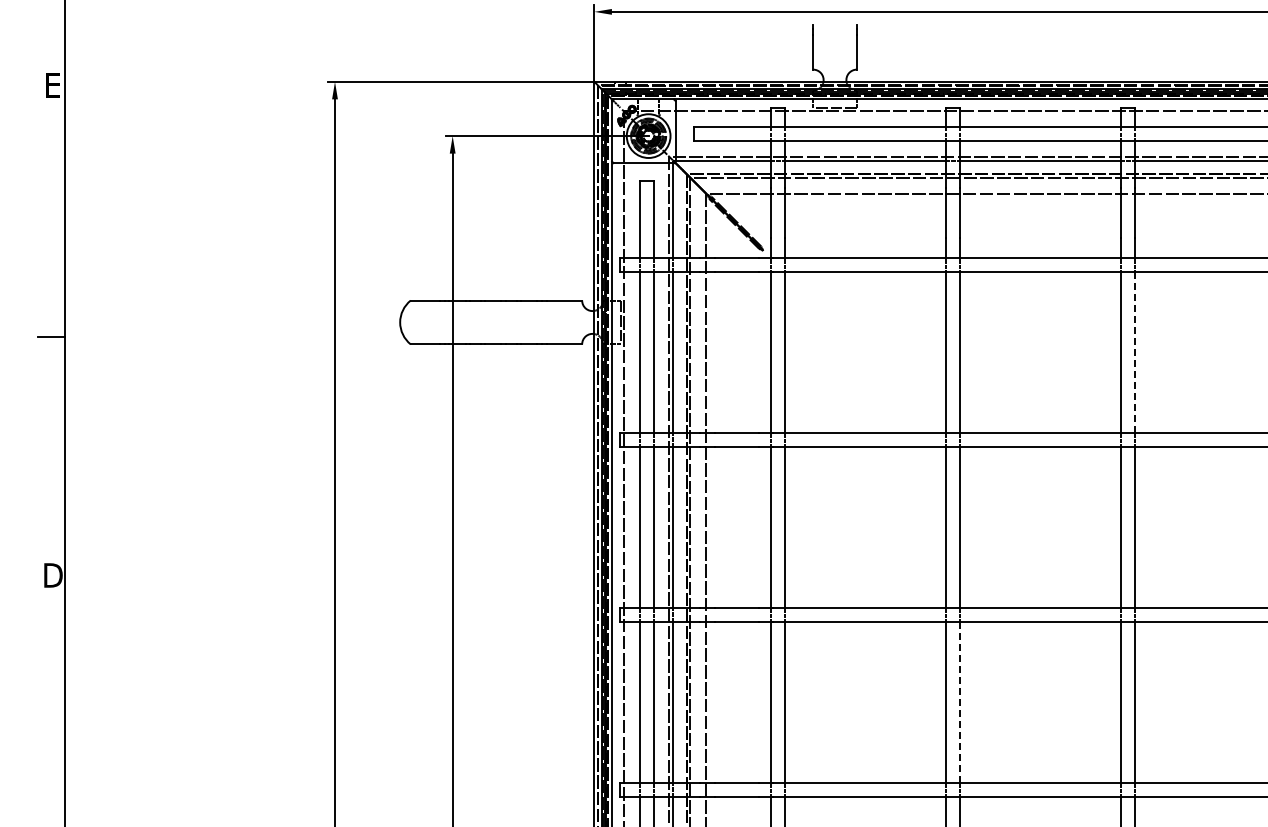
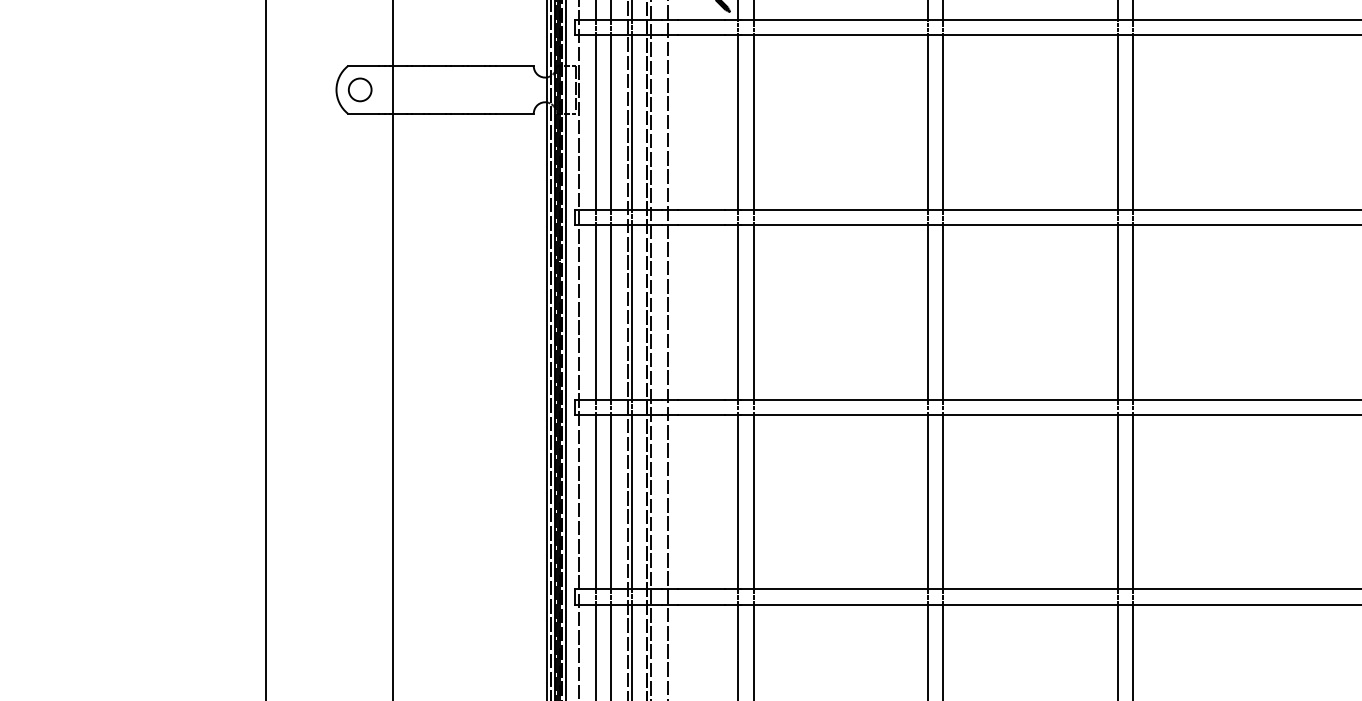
circle: (421, 322) -> (359, 89), added
line: (1134, 353) -> (1132, 123), dashed -> solid
line: (959, 703) -> (942, 503), dashed -> solid

